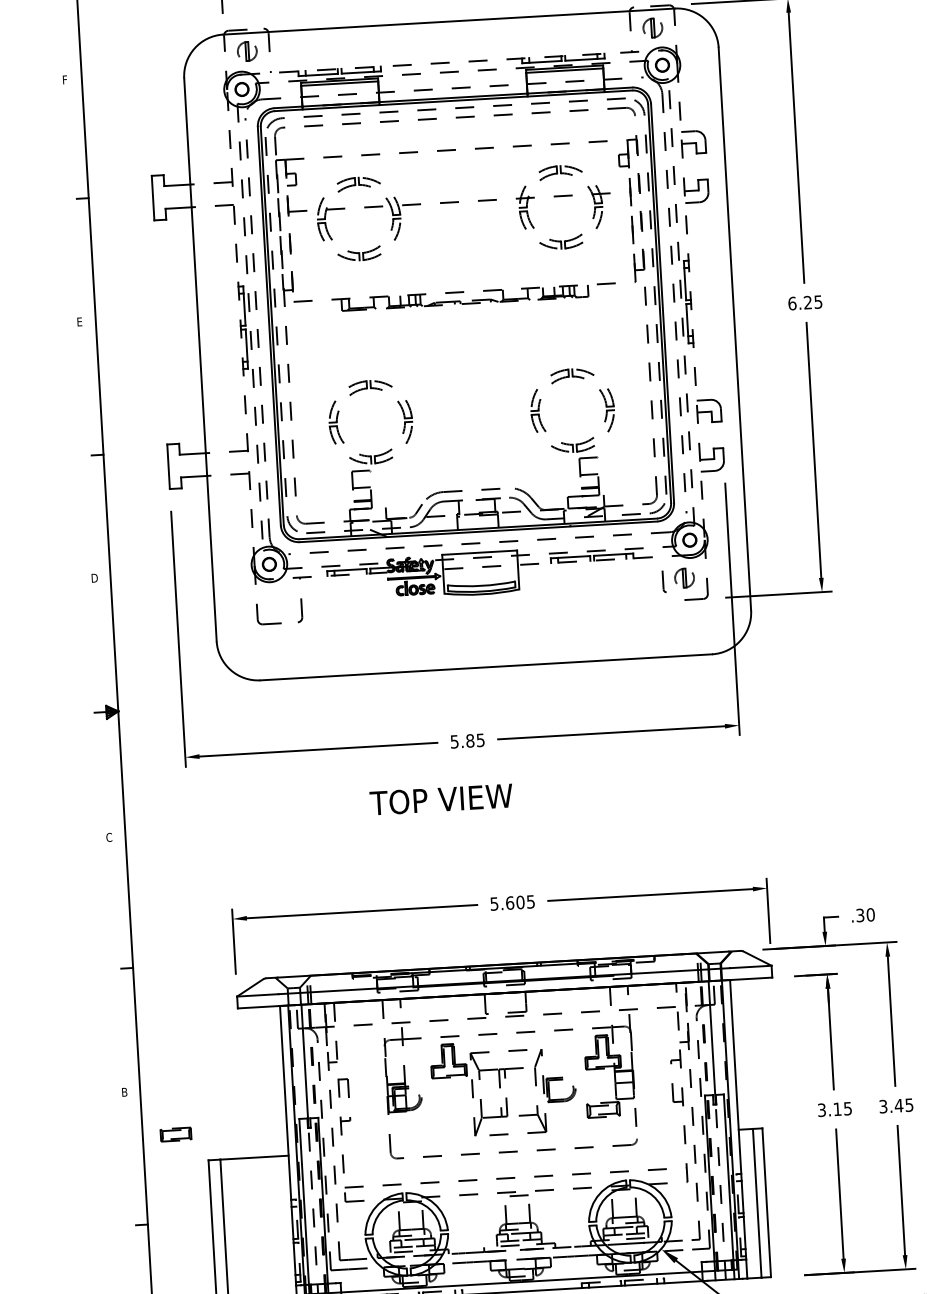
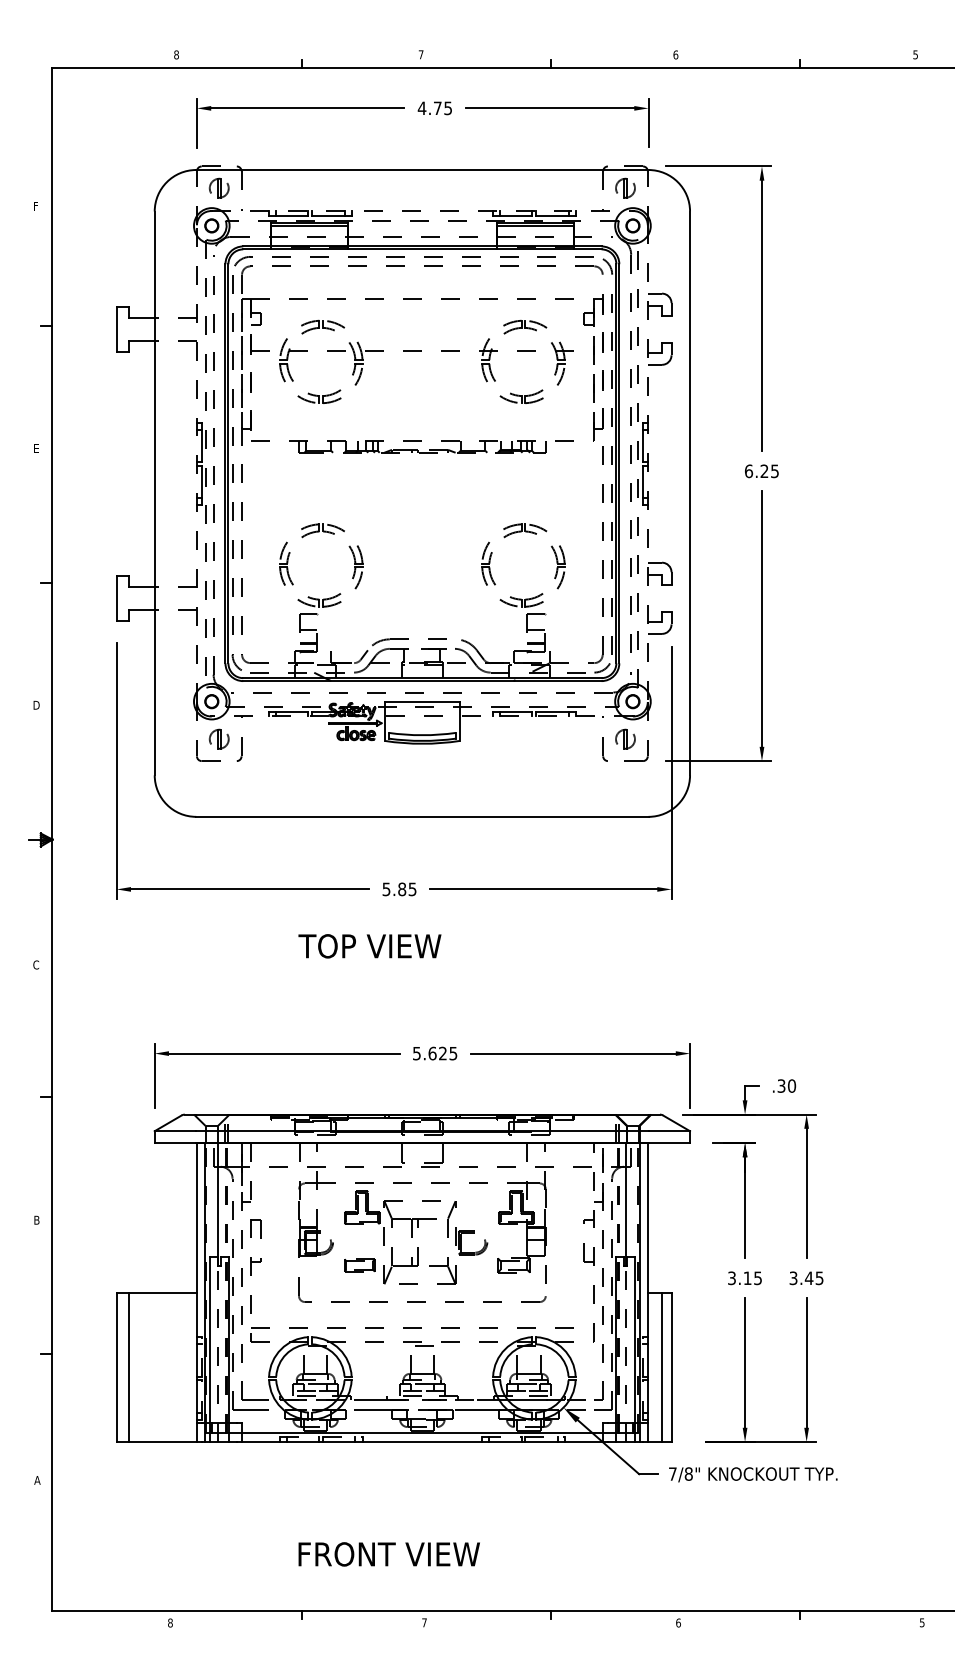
part: (663, 578) -> (604, 738), size x1.67
part: (278, 600) -> (218, 738), added
text: (520, 902) -> (443, 1053), 5.605 -> 5.625
part: (175, 1134) -> (359, 1265), moved

